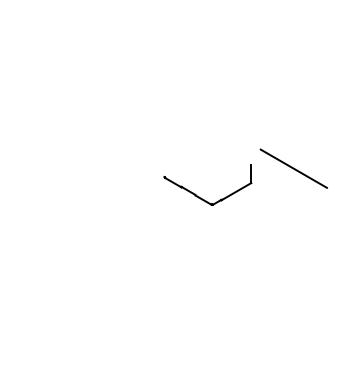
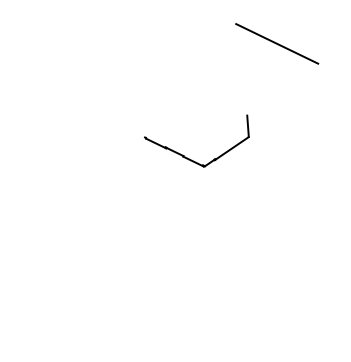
line: (293, 168) -> (276, 43), moved

